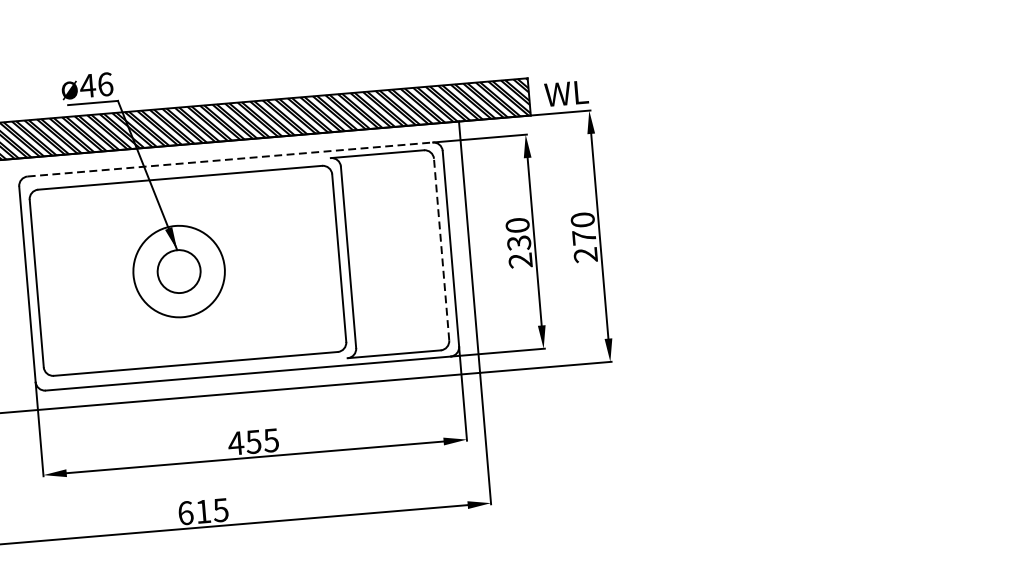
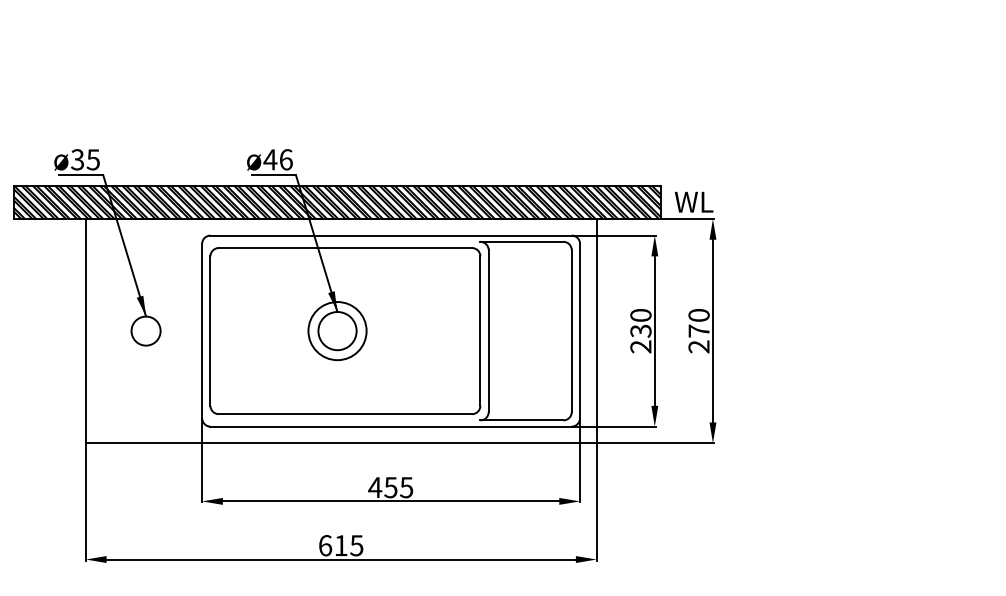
line: (230, 159) -> (391, 235), dashed -> solid
line: (441, 250) -> (571, 331), dashed -> solid
circle: (179, 272) -> (337, 331), size x0.71

